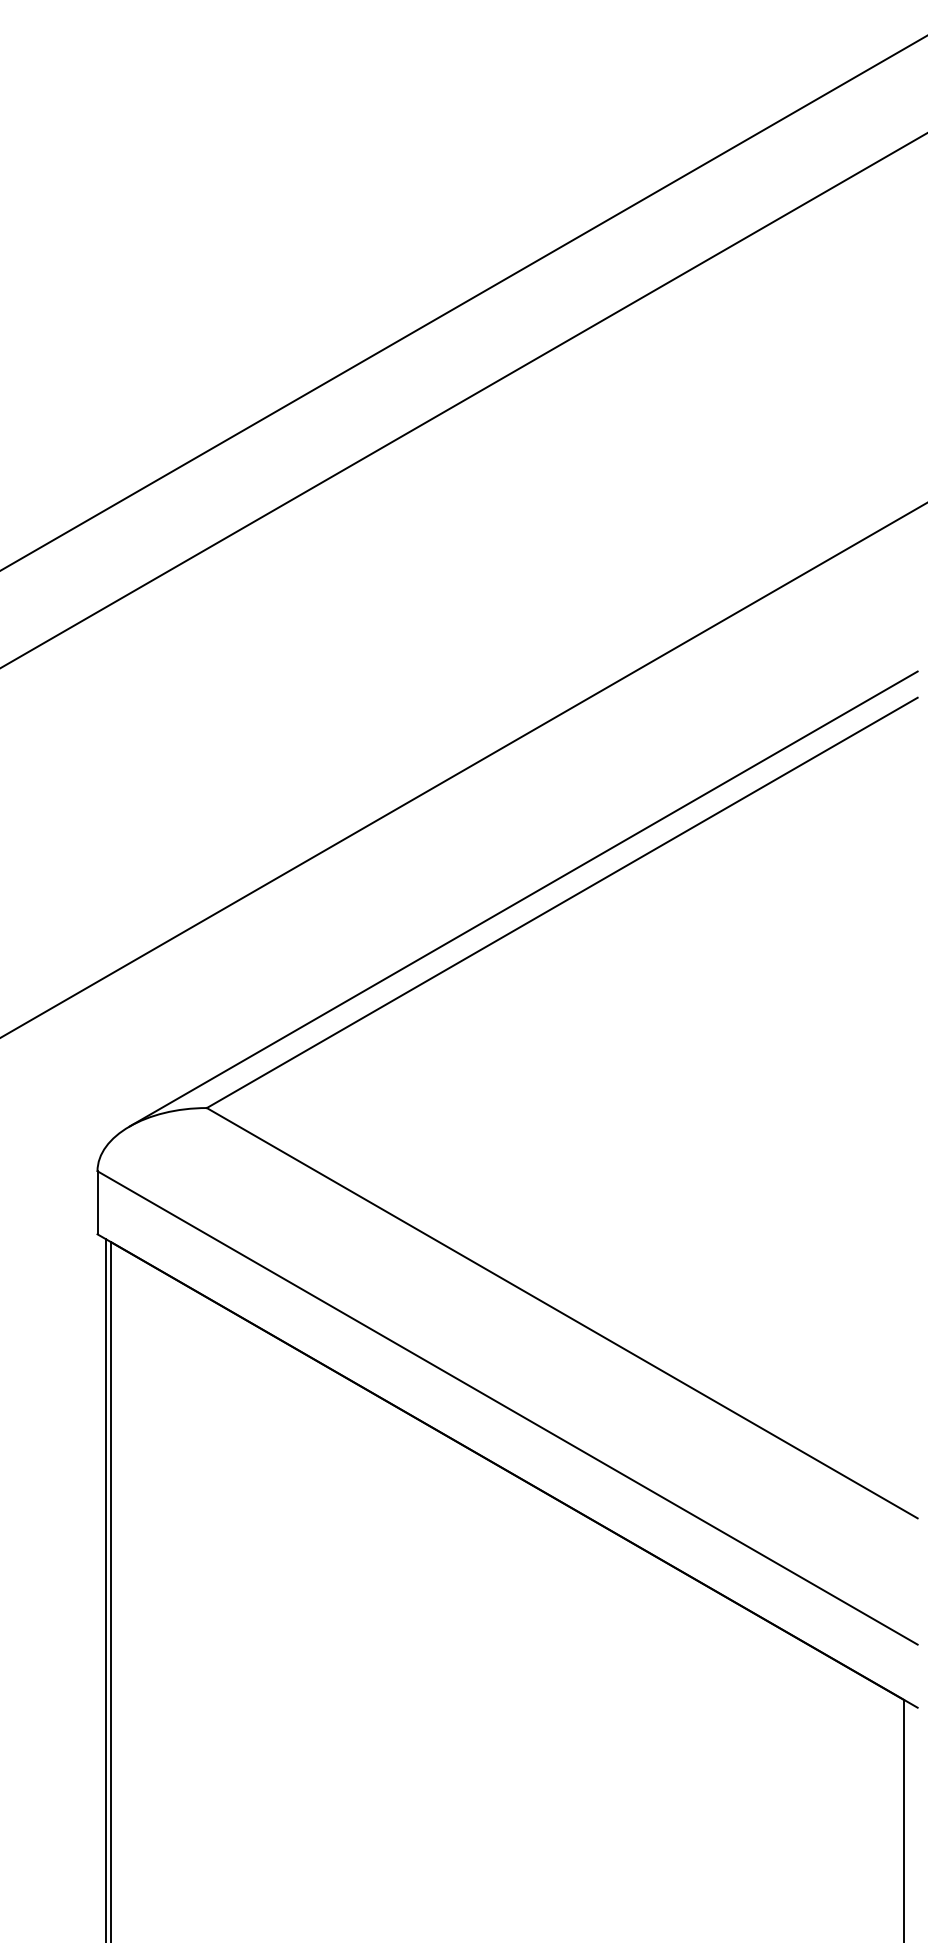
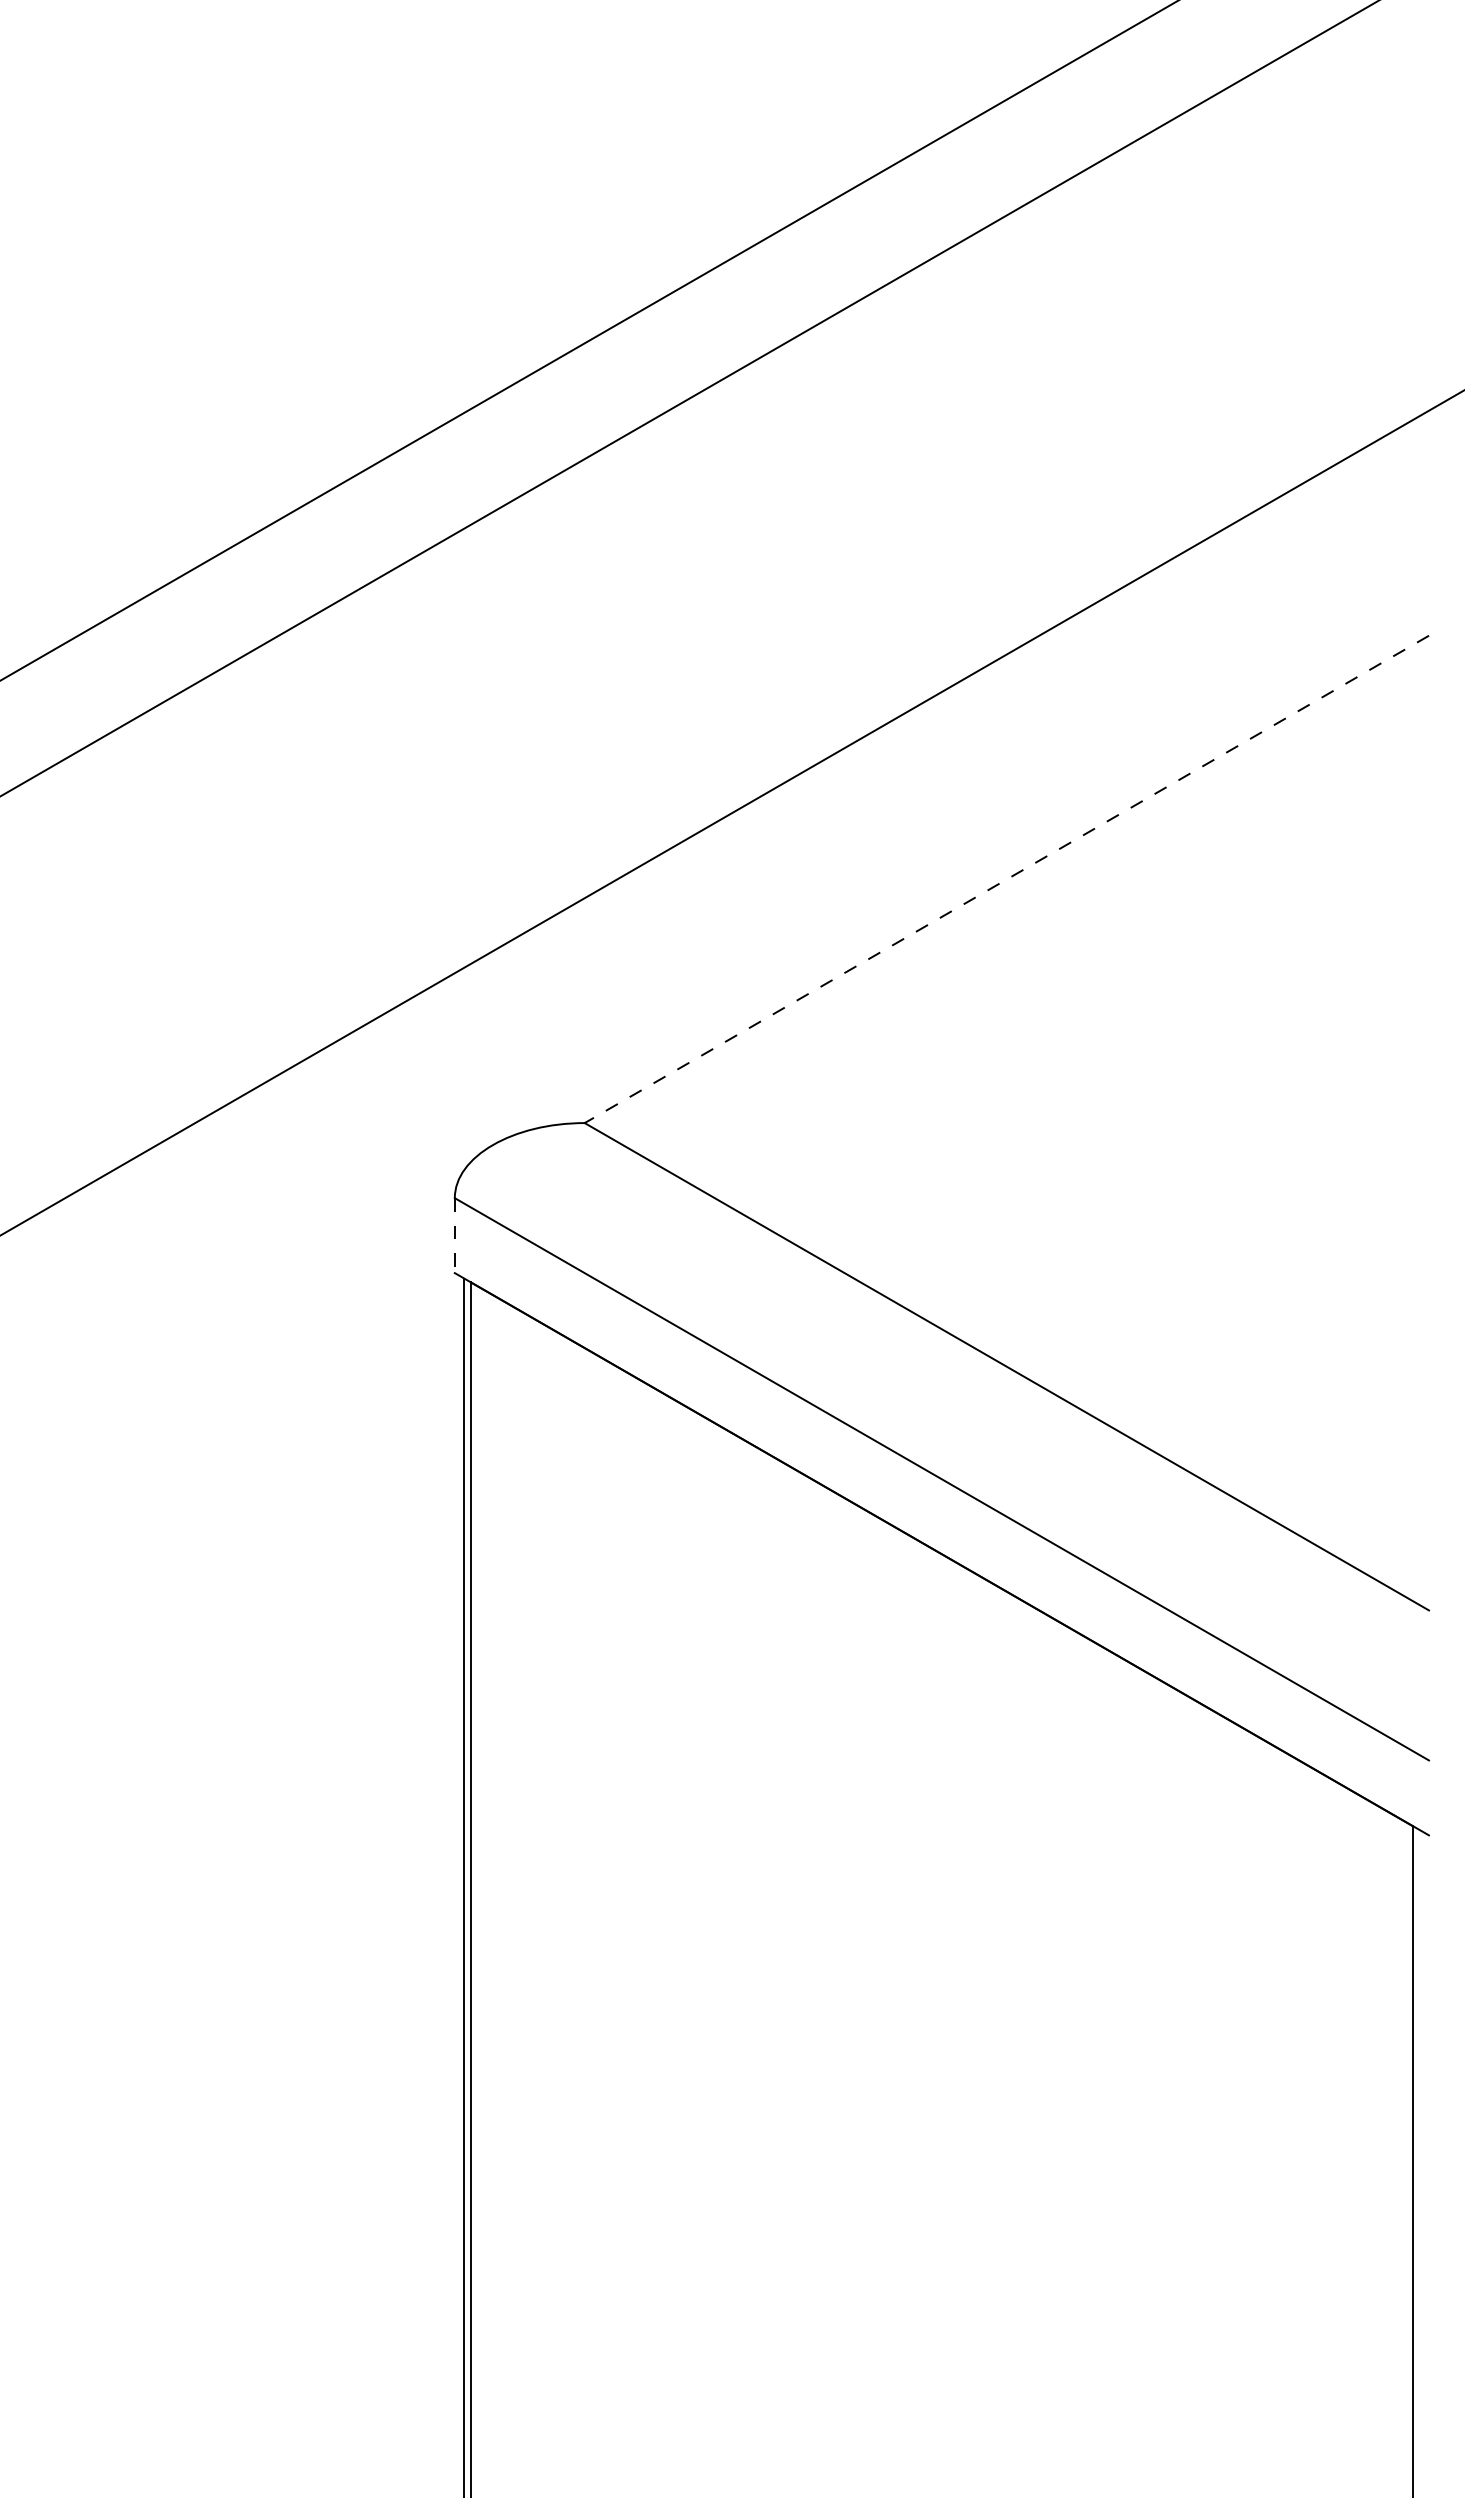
line: (523, 898) -> (960, 874), removed
line: (561, 902) -> (1006, 879), solid -> dashed
line: (97, 1203) -> (454, 1236), solid -> dashed

